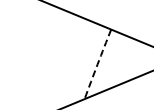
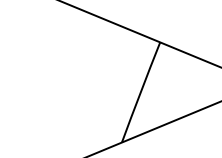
arc: (97, 64) -> (140, 92), dashed -> solid

